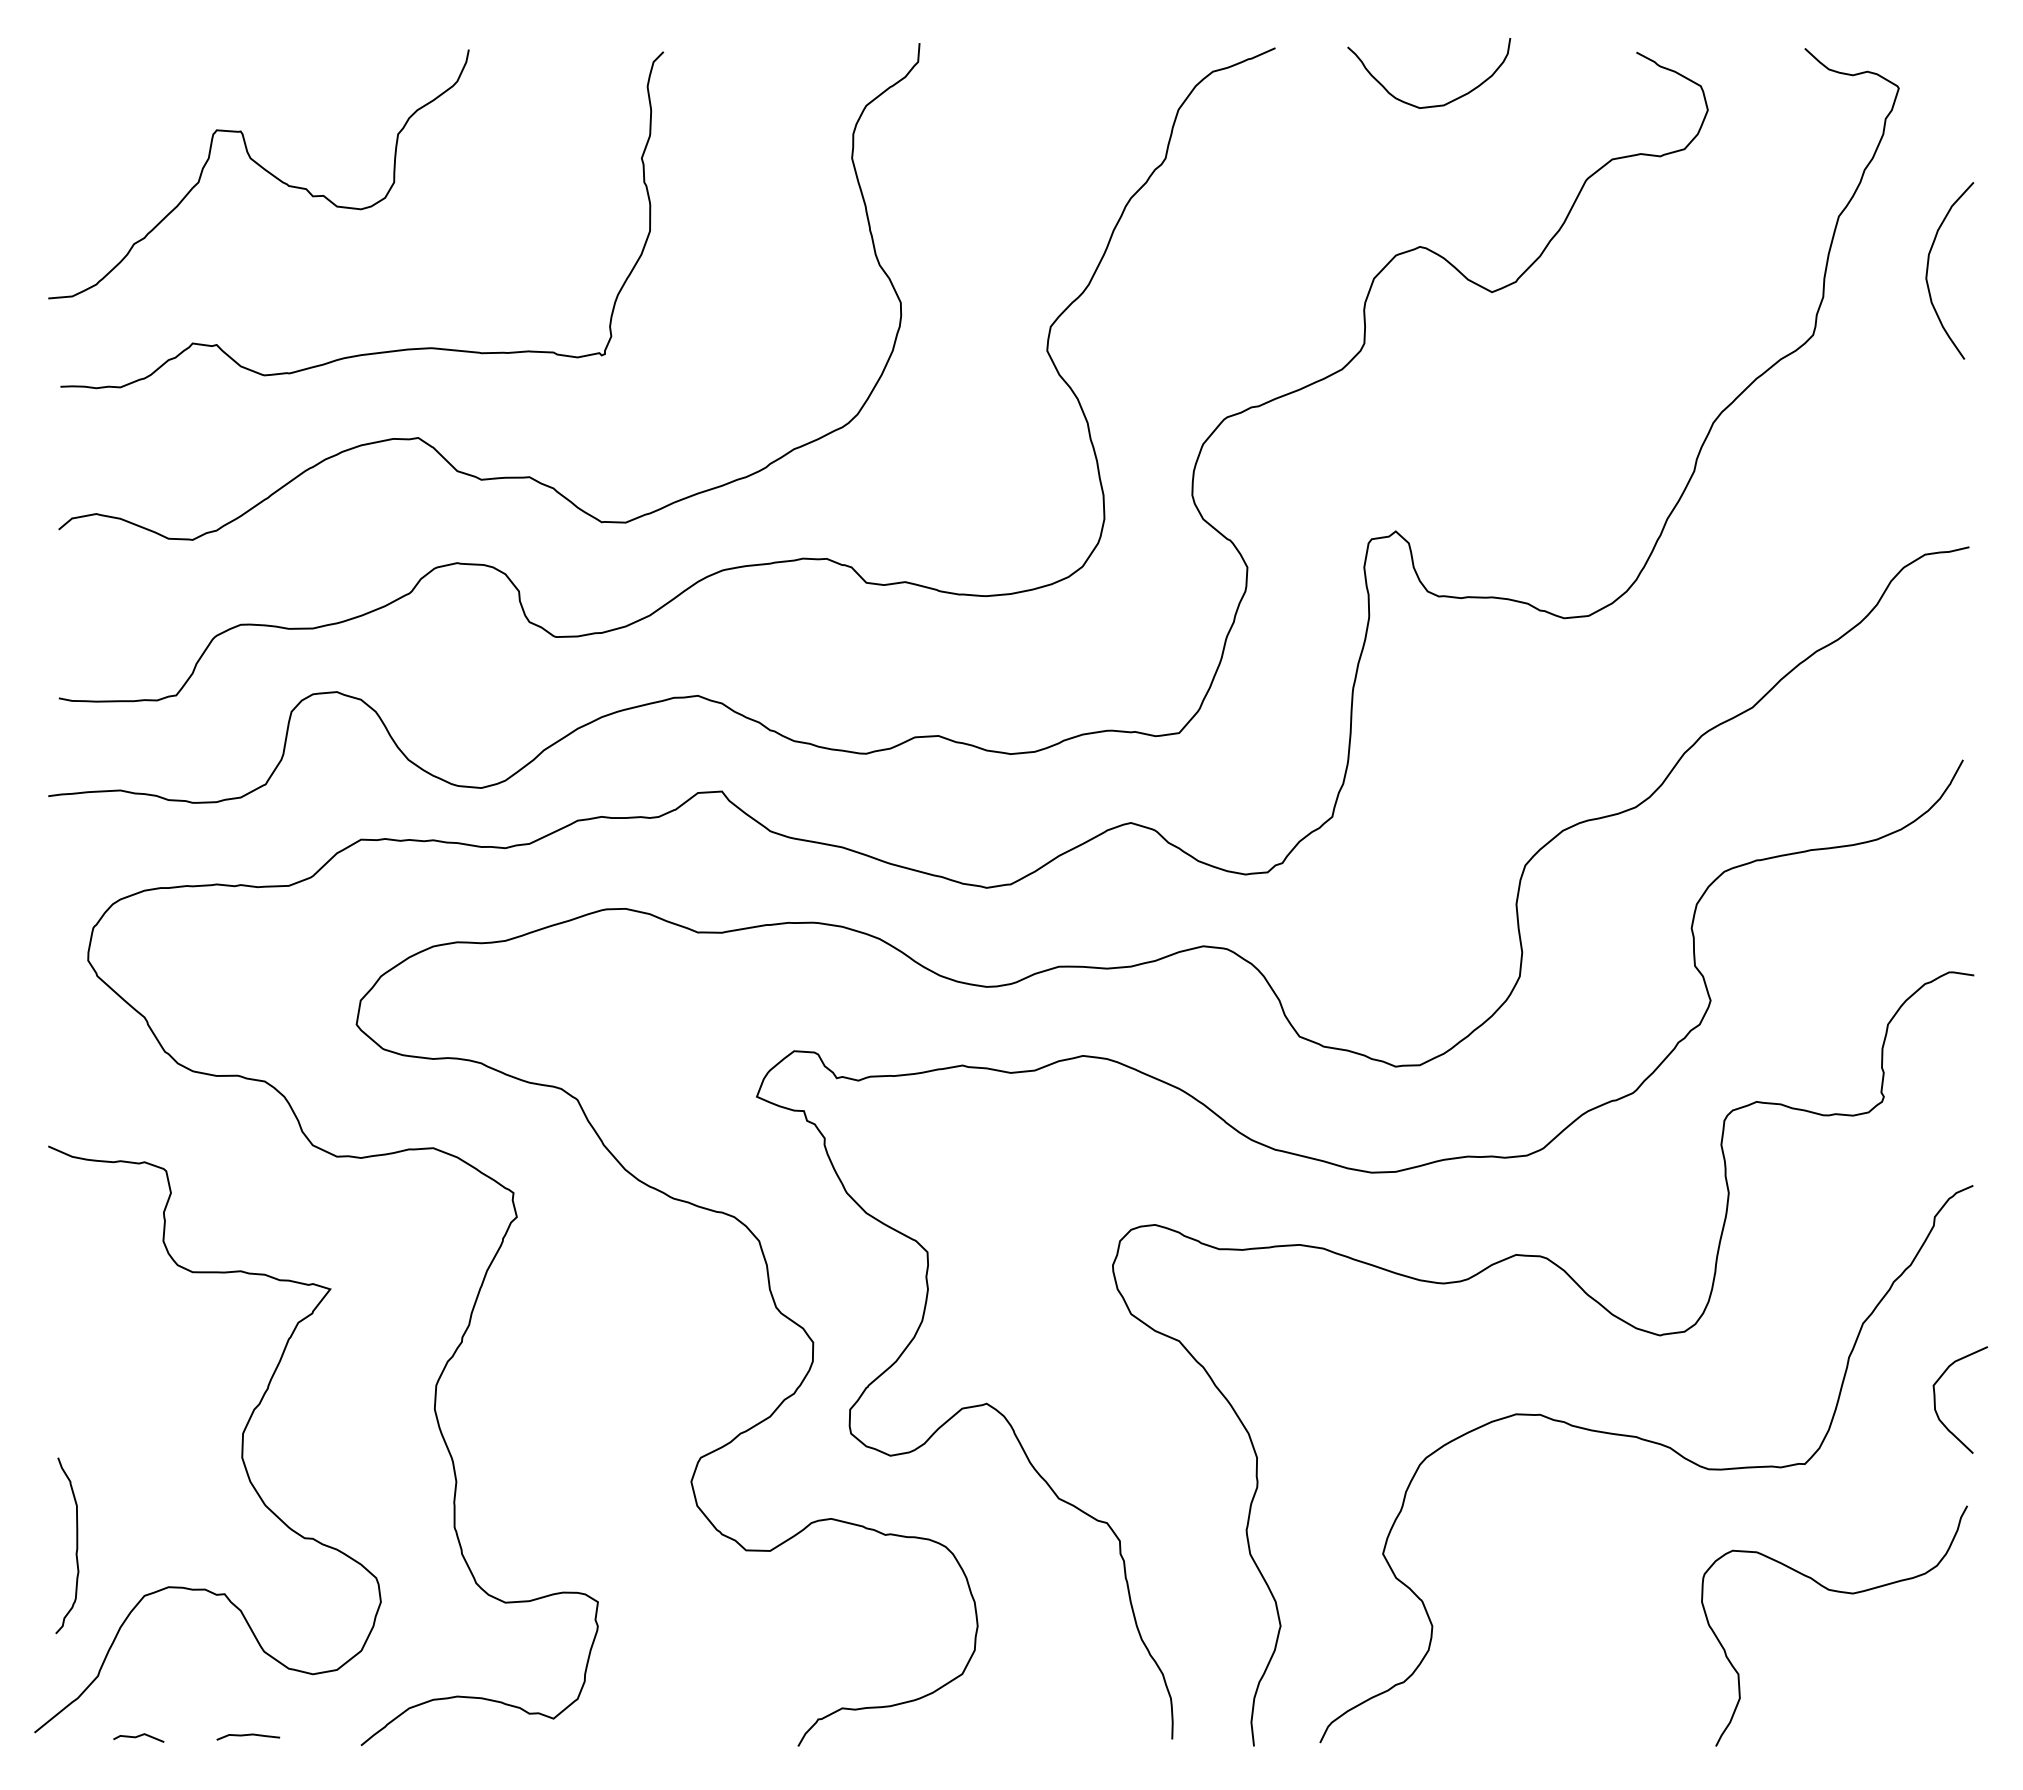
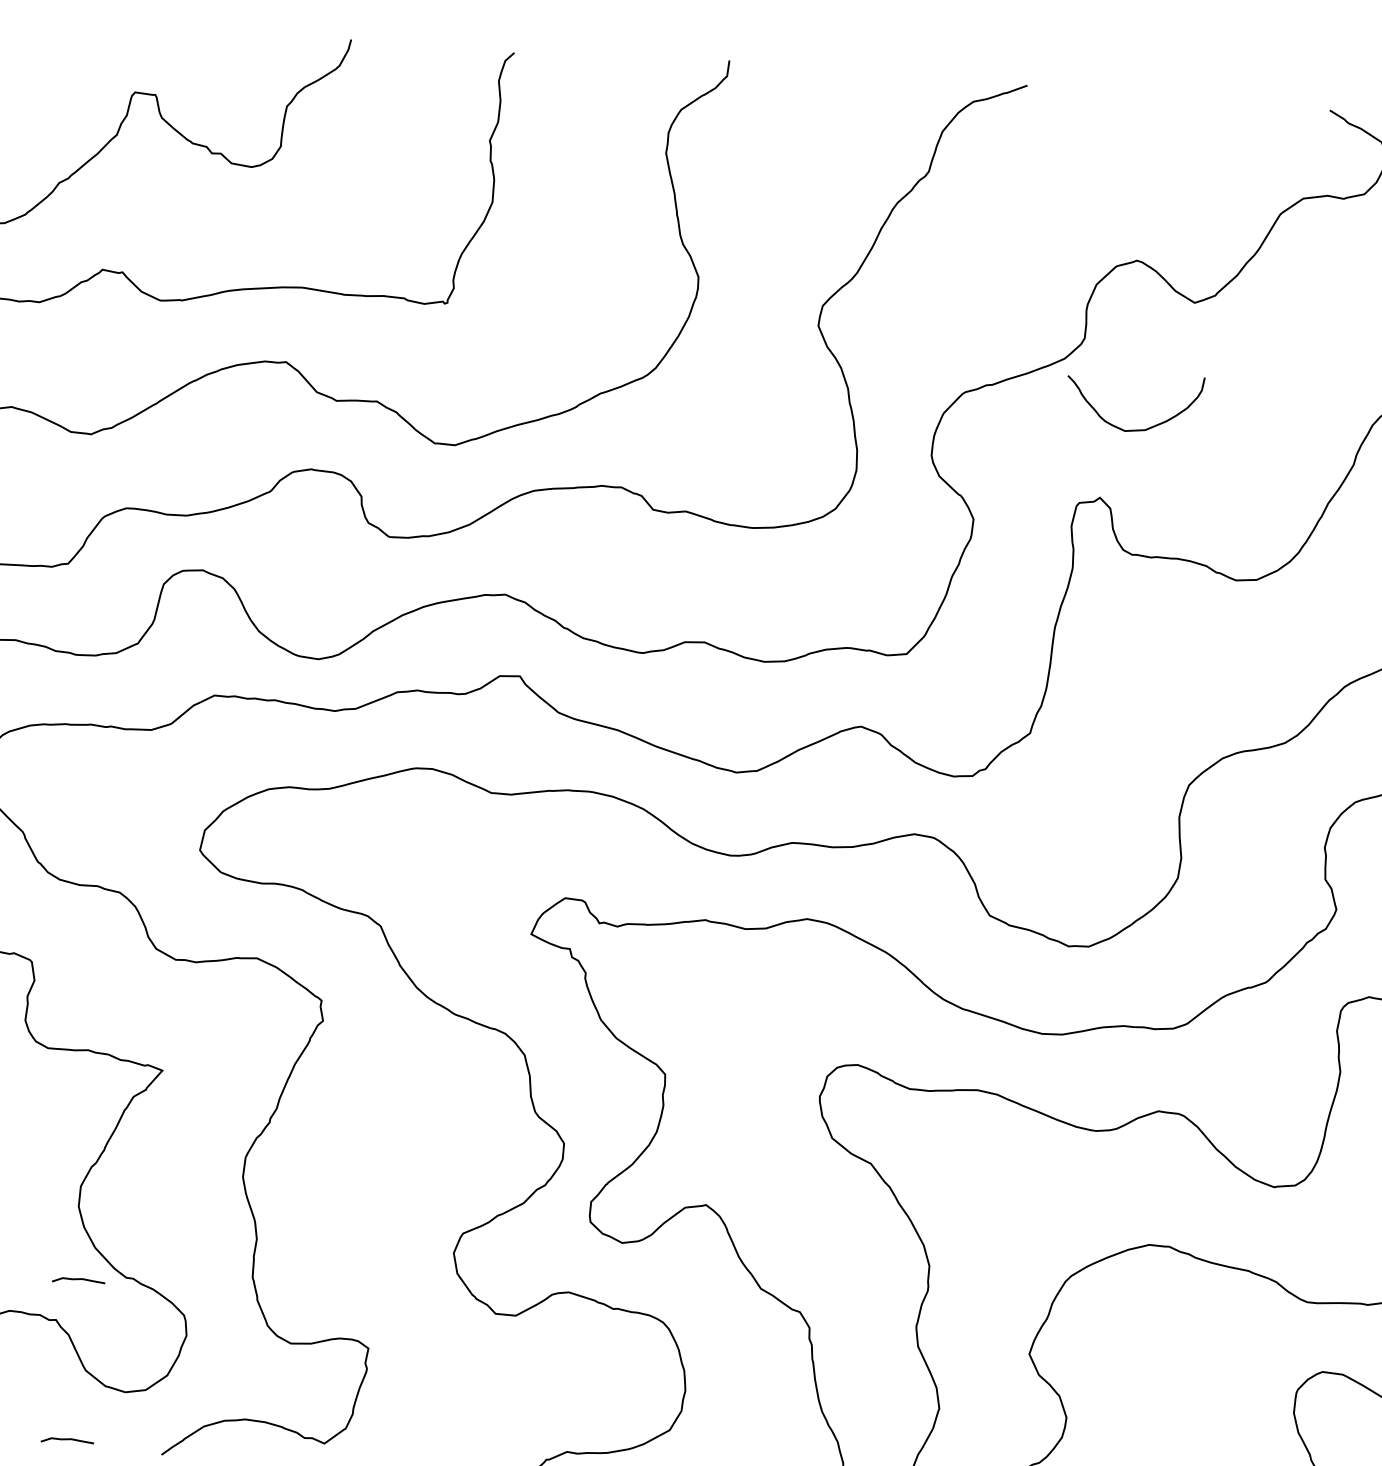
curve: (1431, 105) -> (1134, 429), moved
curve: (248, 1544) -> (78, 1279), added

